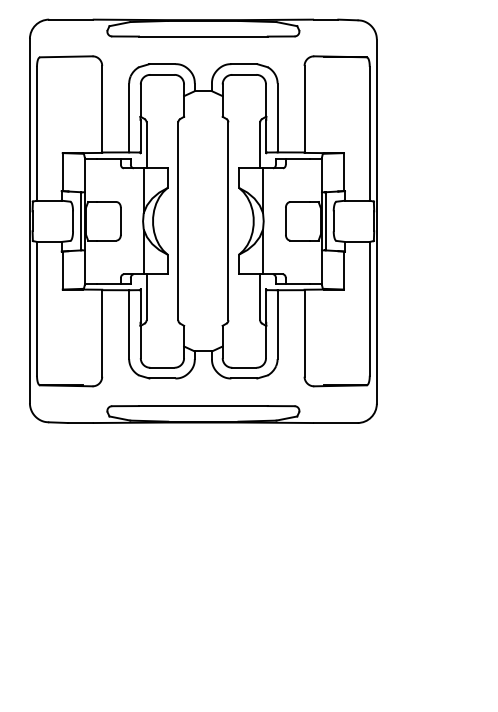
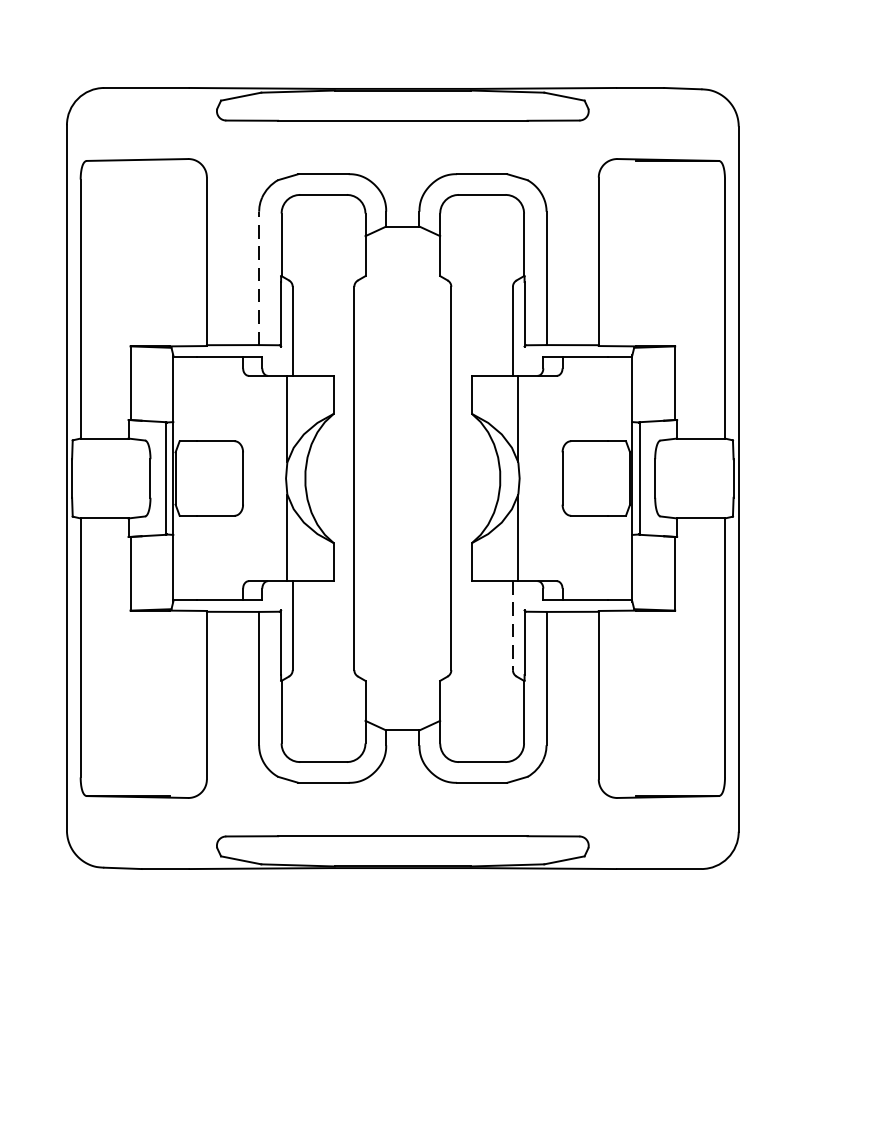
line: (129, 117) -> (259, 277), solid -> dashed
line: (260, 297) -> (513, 625), solid -> dashed

